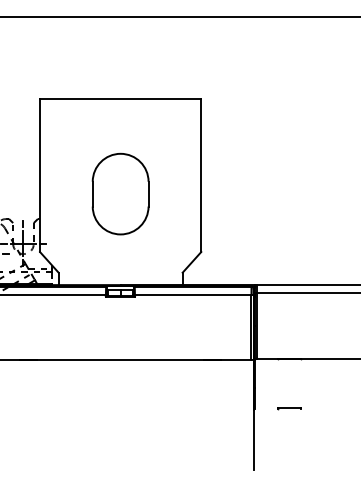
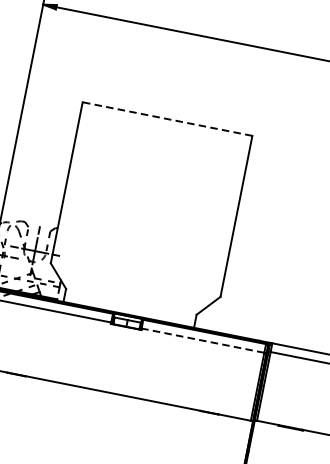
line: (120, 99) -> (167, 119), solid -> dashed
part: (120, 193) -> (147, 218), removed
line: (192, 295) -> (202, 340), solid -> dashed

